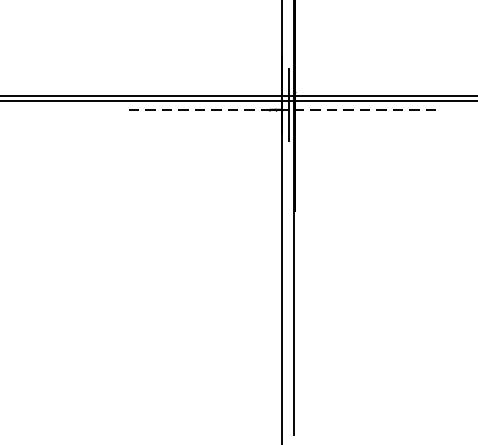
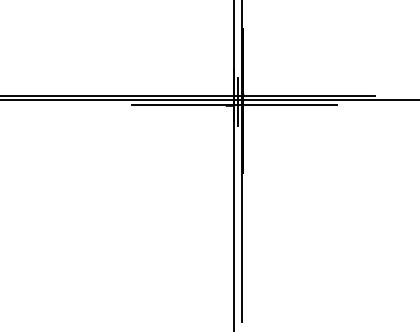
line: (282, 109) -> (234, 105), dashed -> solid

